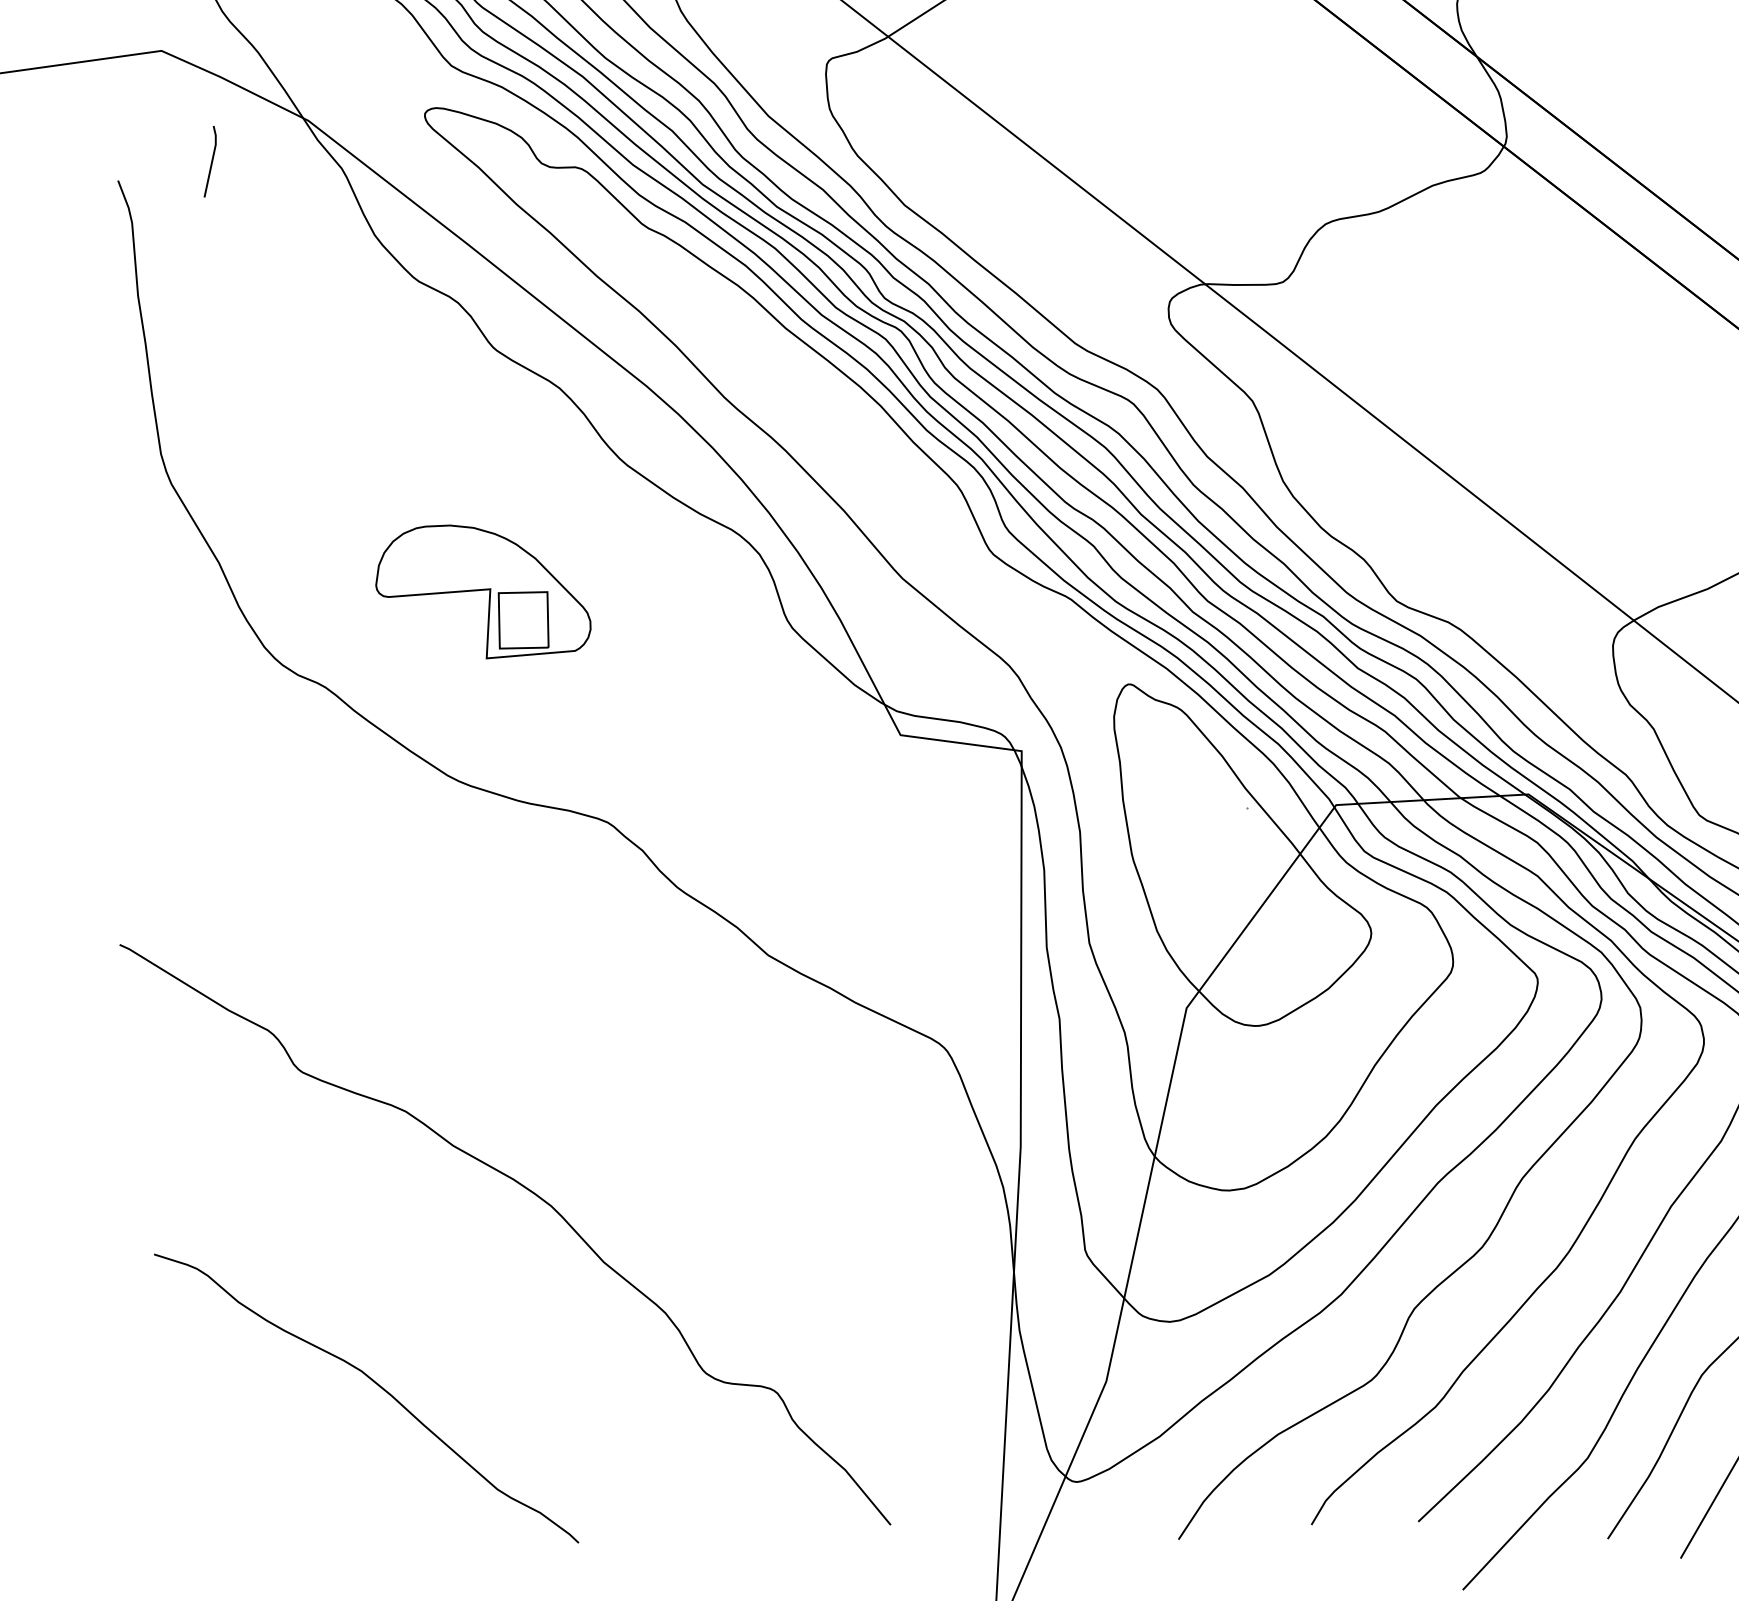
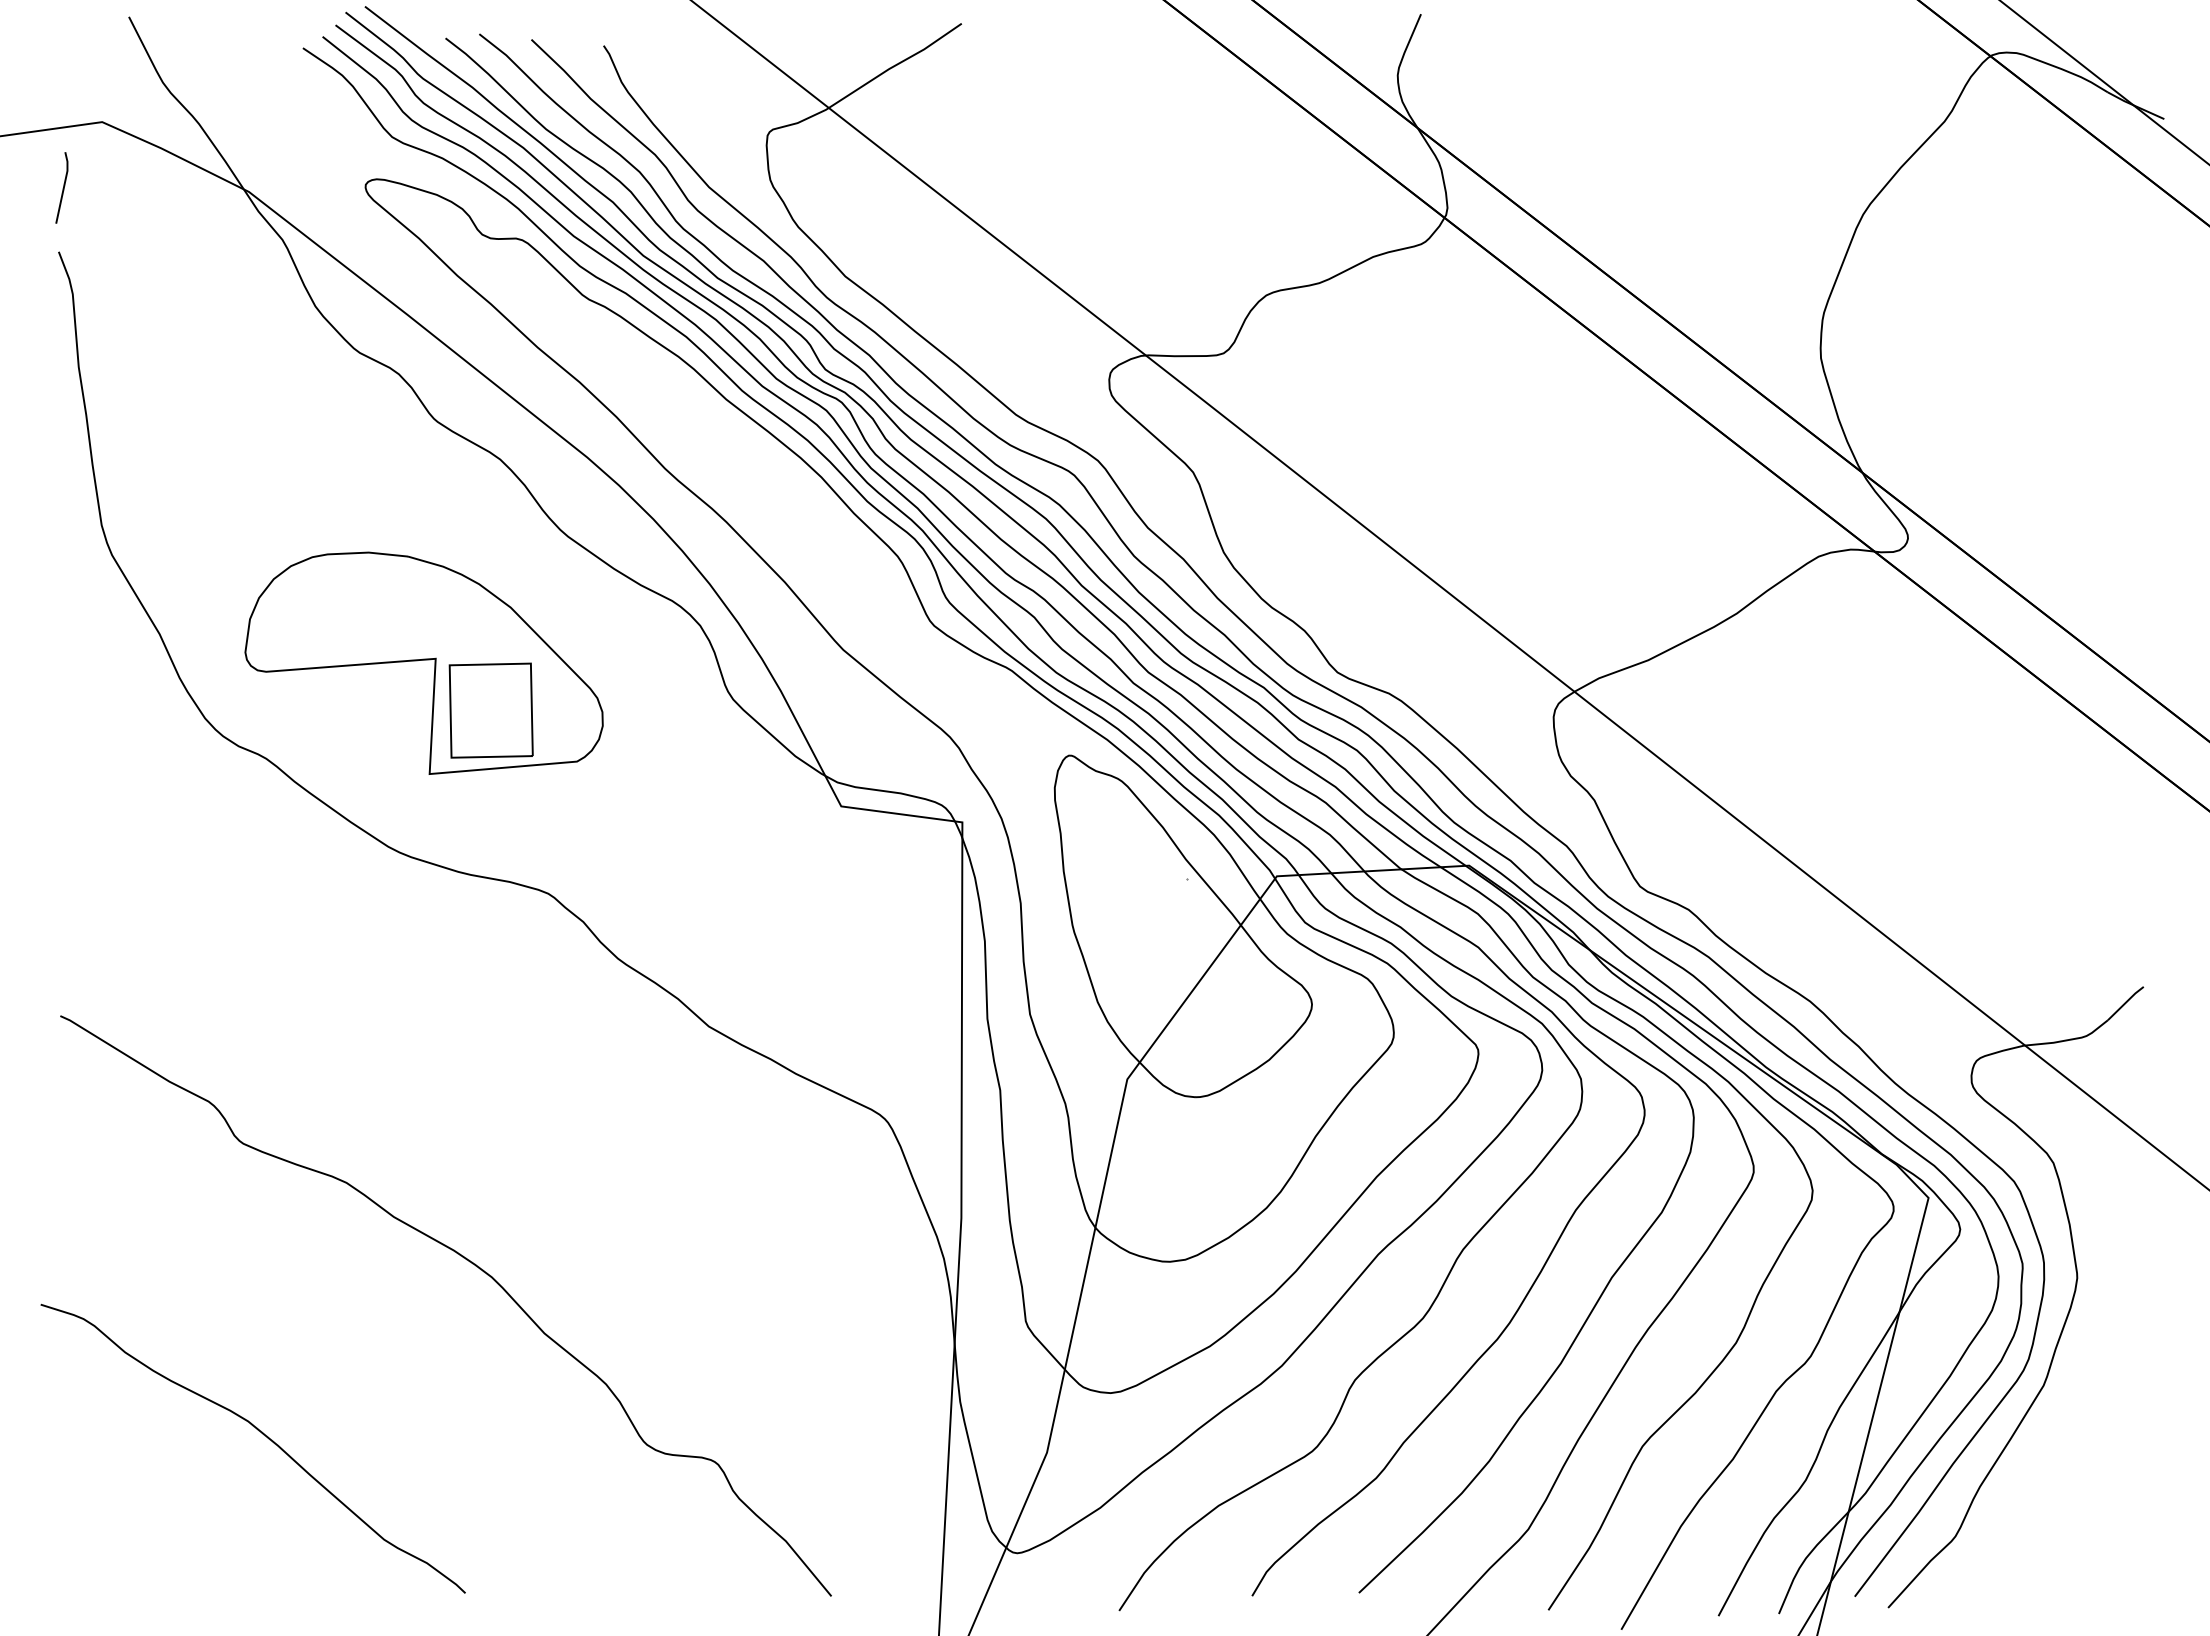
line: (210, 162) -> (62, 188), moved
part: (482, 591) -> (423, 662), size x1.67
curve: (376, 1385) -> (263, 1435), moved

